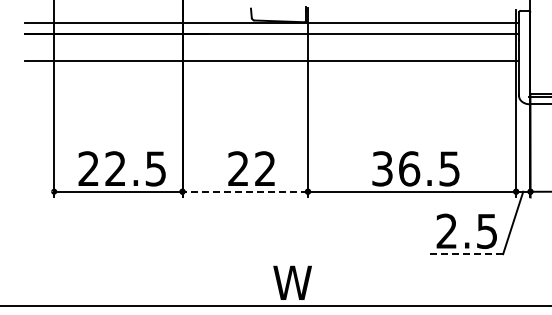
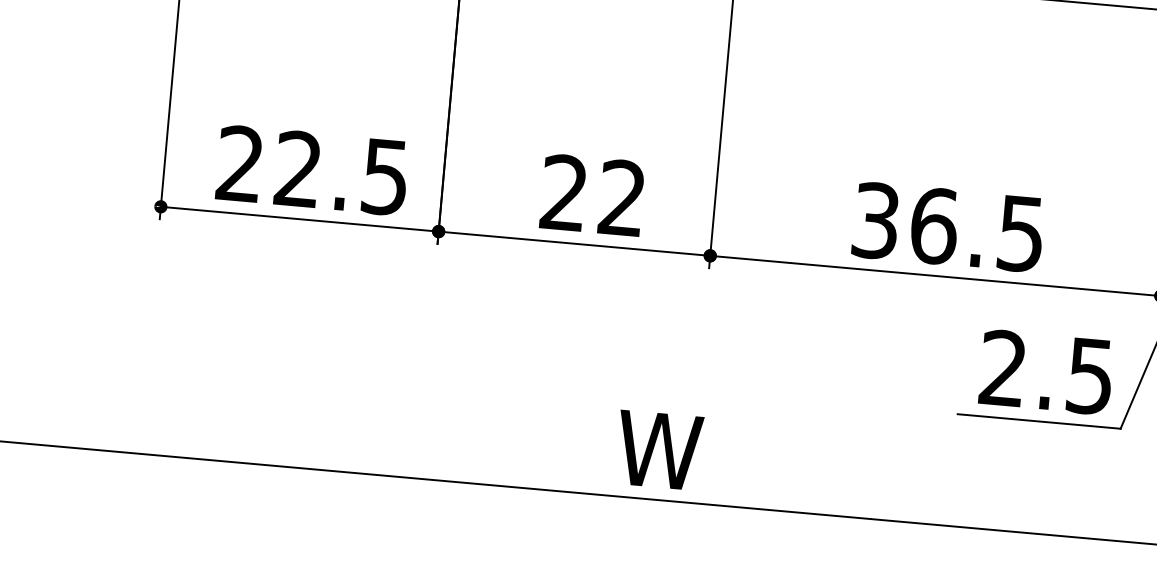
line: (245, 191) -> (575, 243), dashed -> solid
line: (465, 254) -> (1039, 422), dashed -> solid

